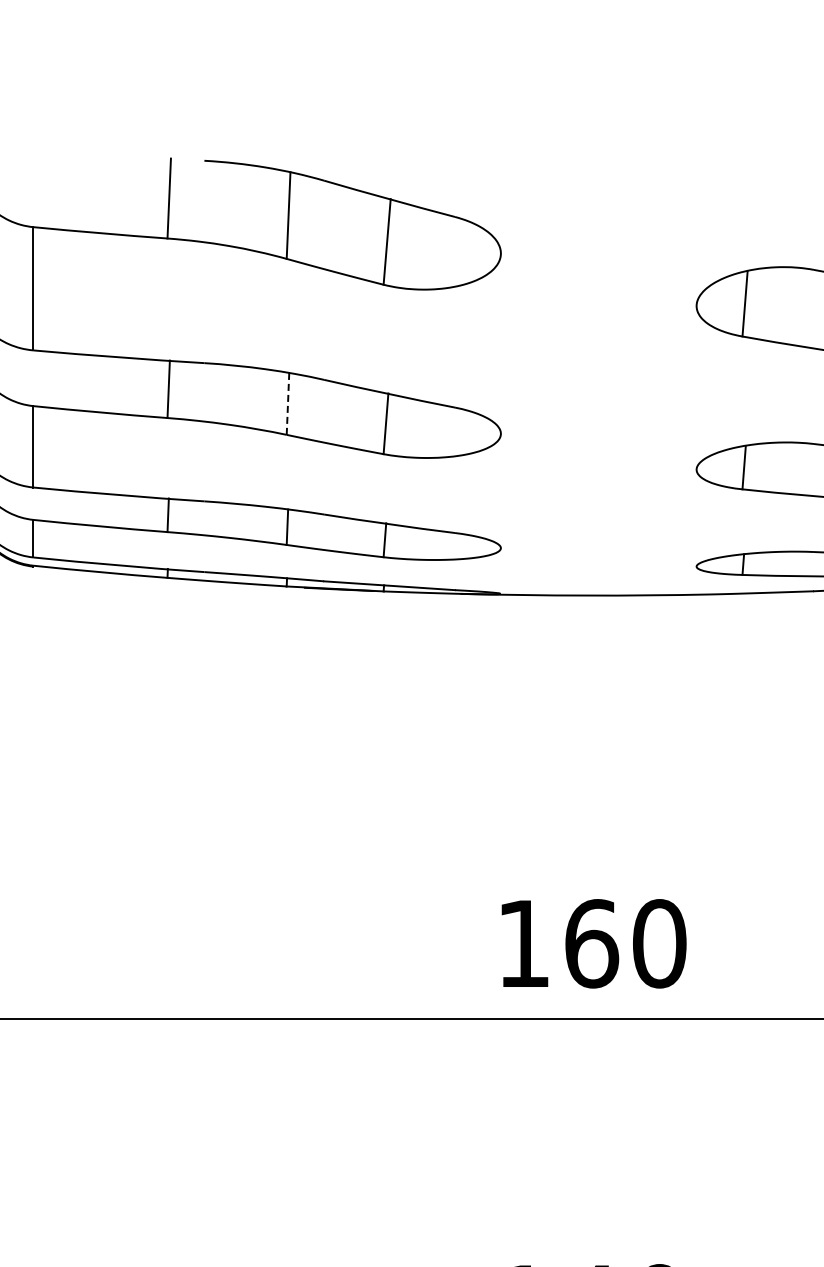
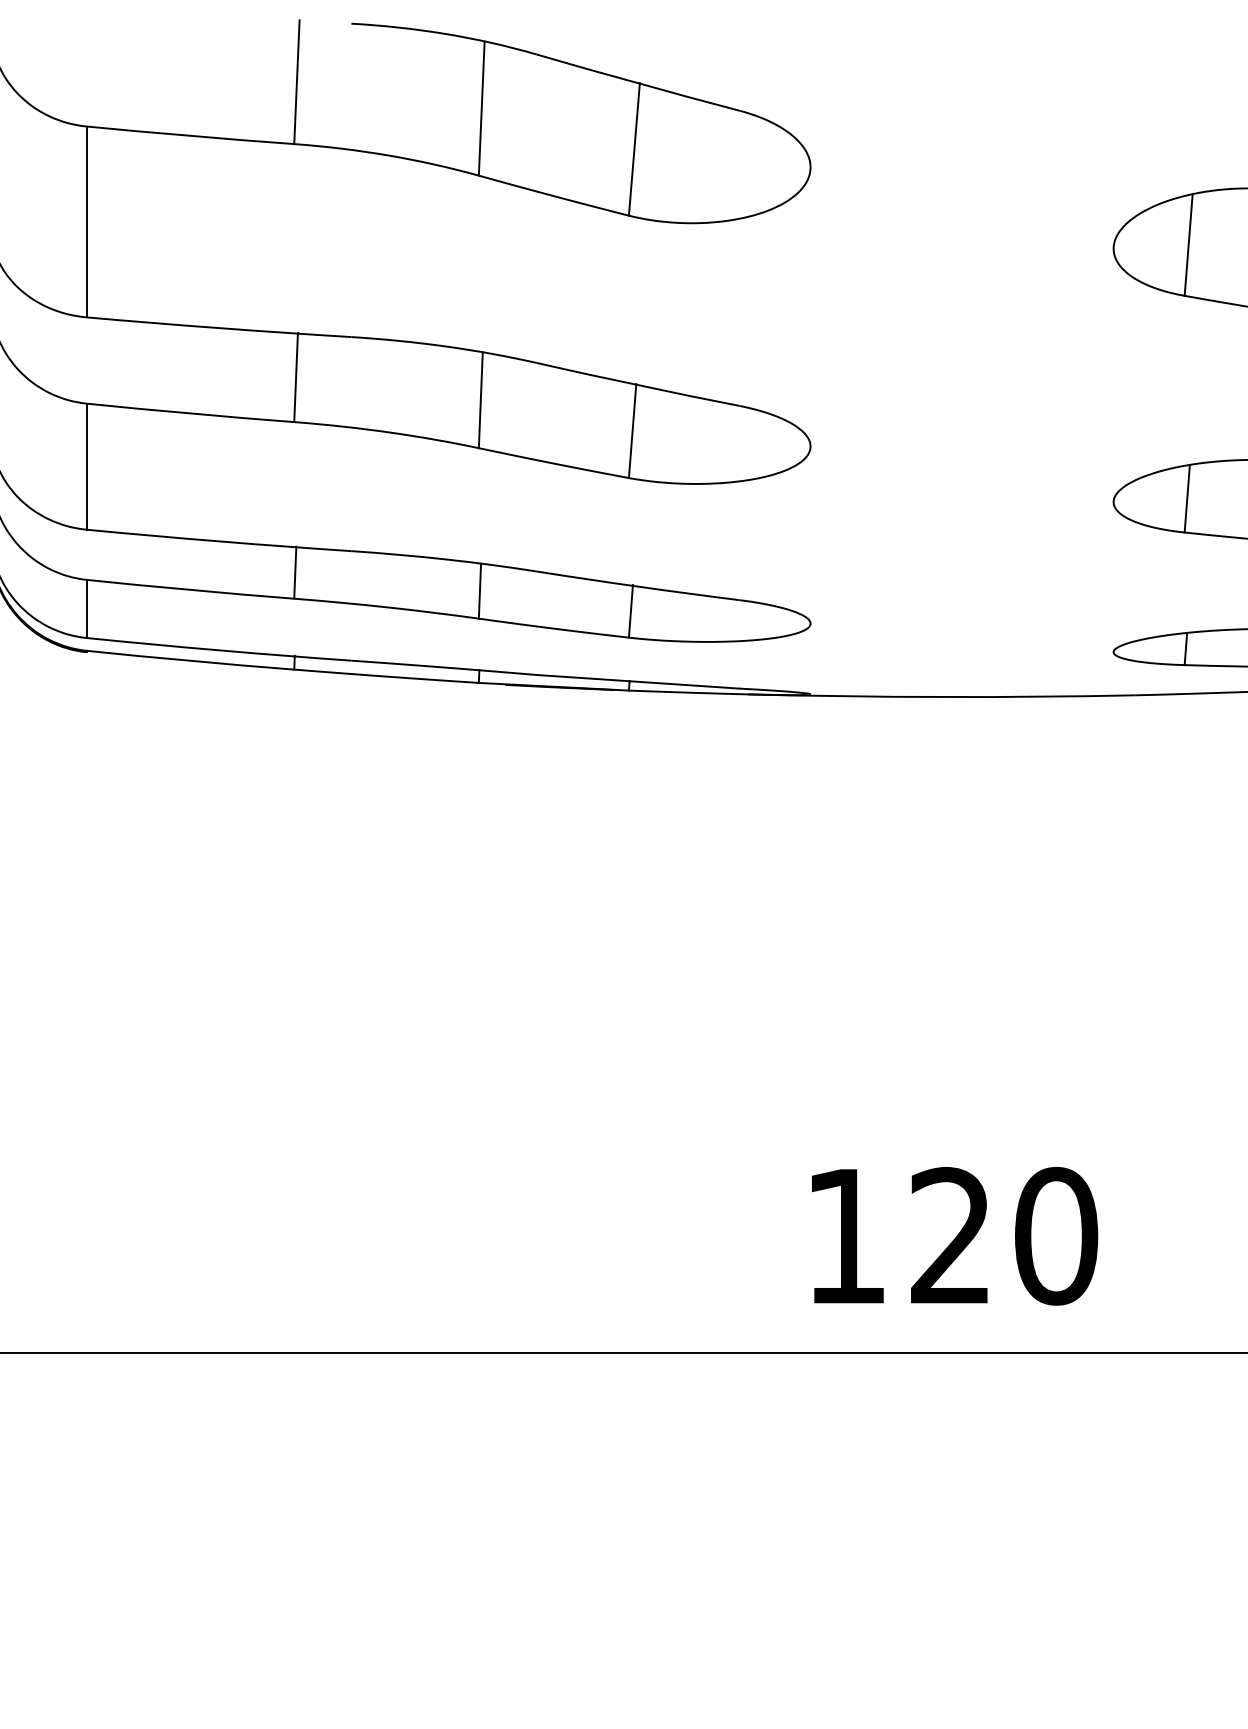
line: (287, 403) -> (480, 399), dashed -> solid
text: (592, 943) -> (952, 1235), 160 -> 120

